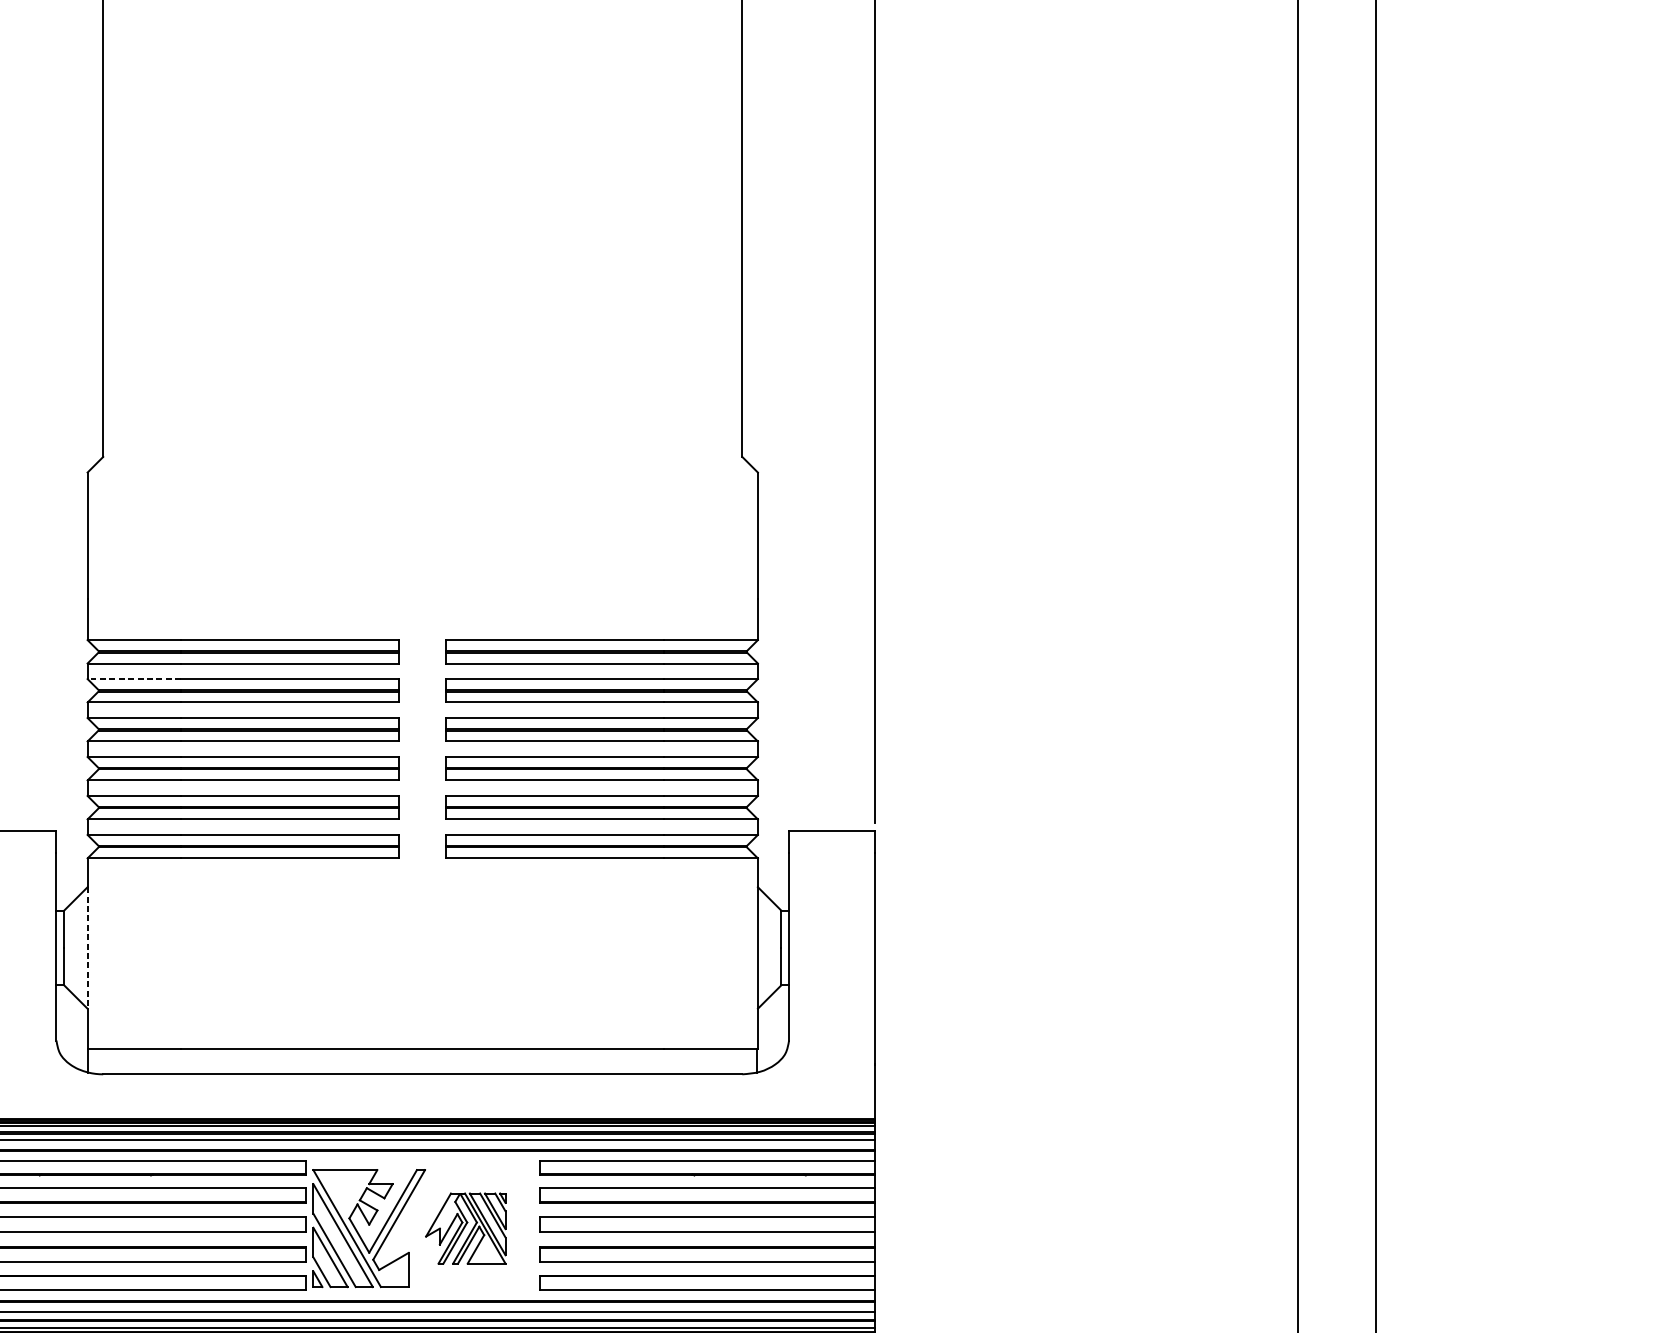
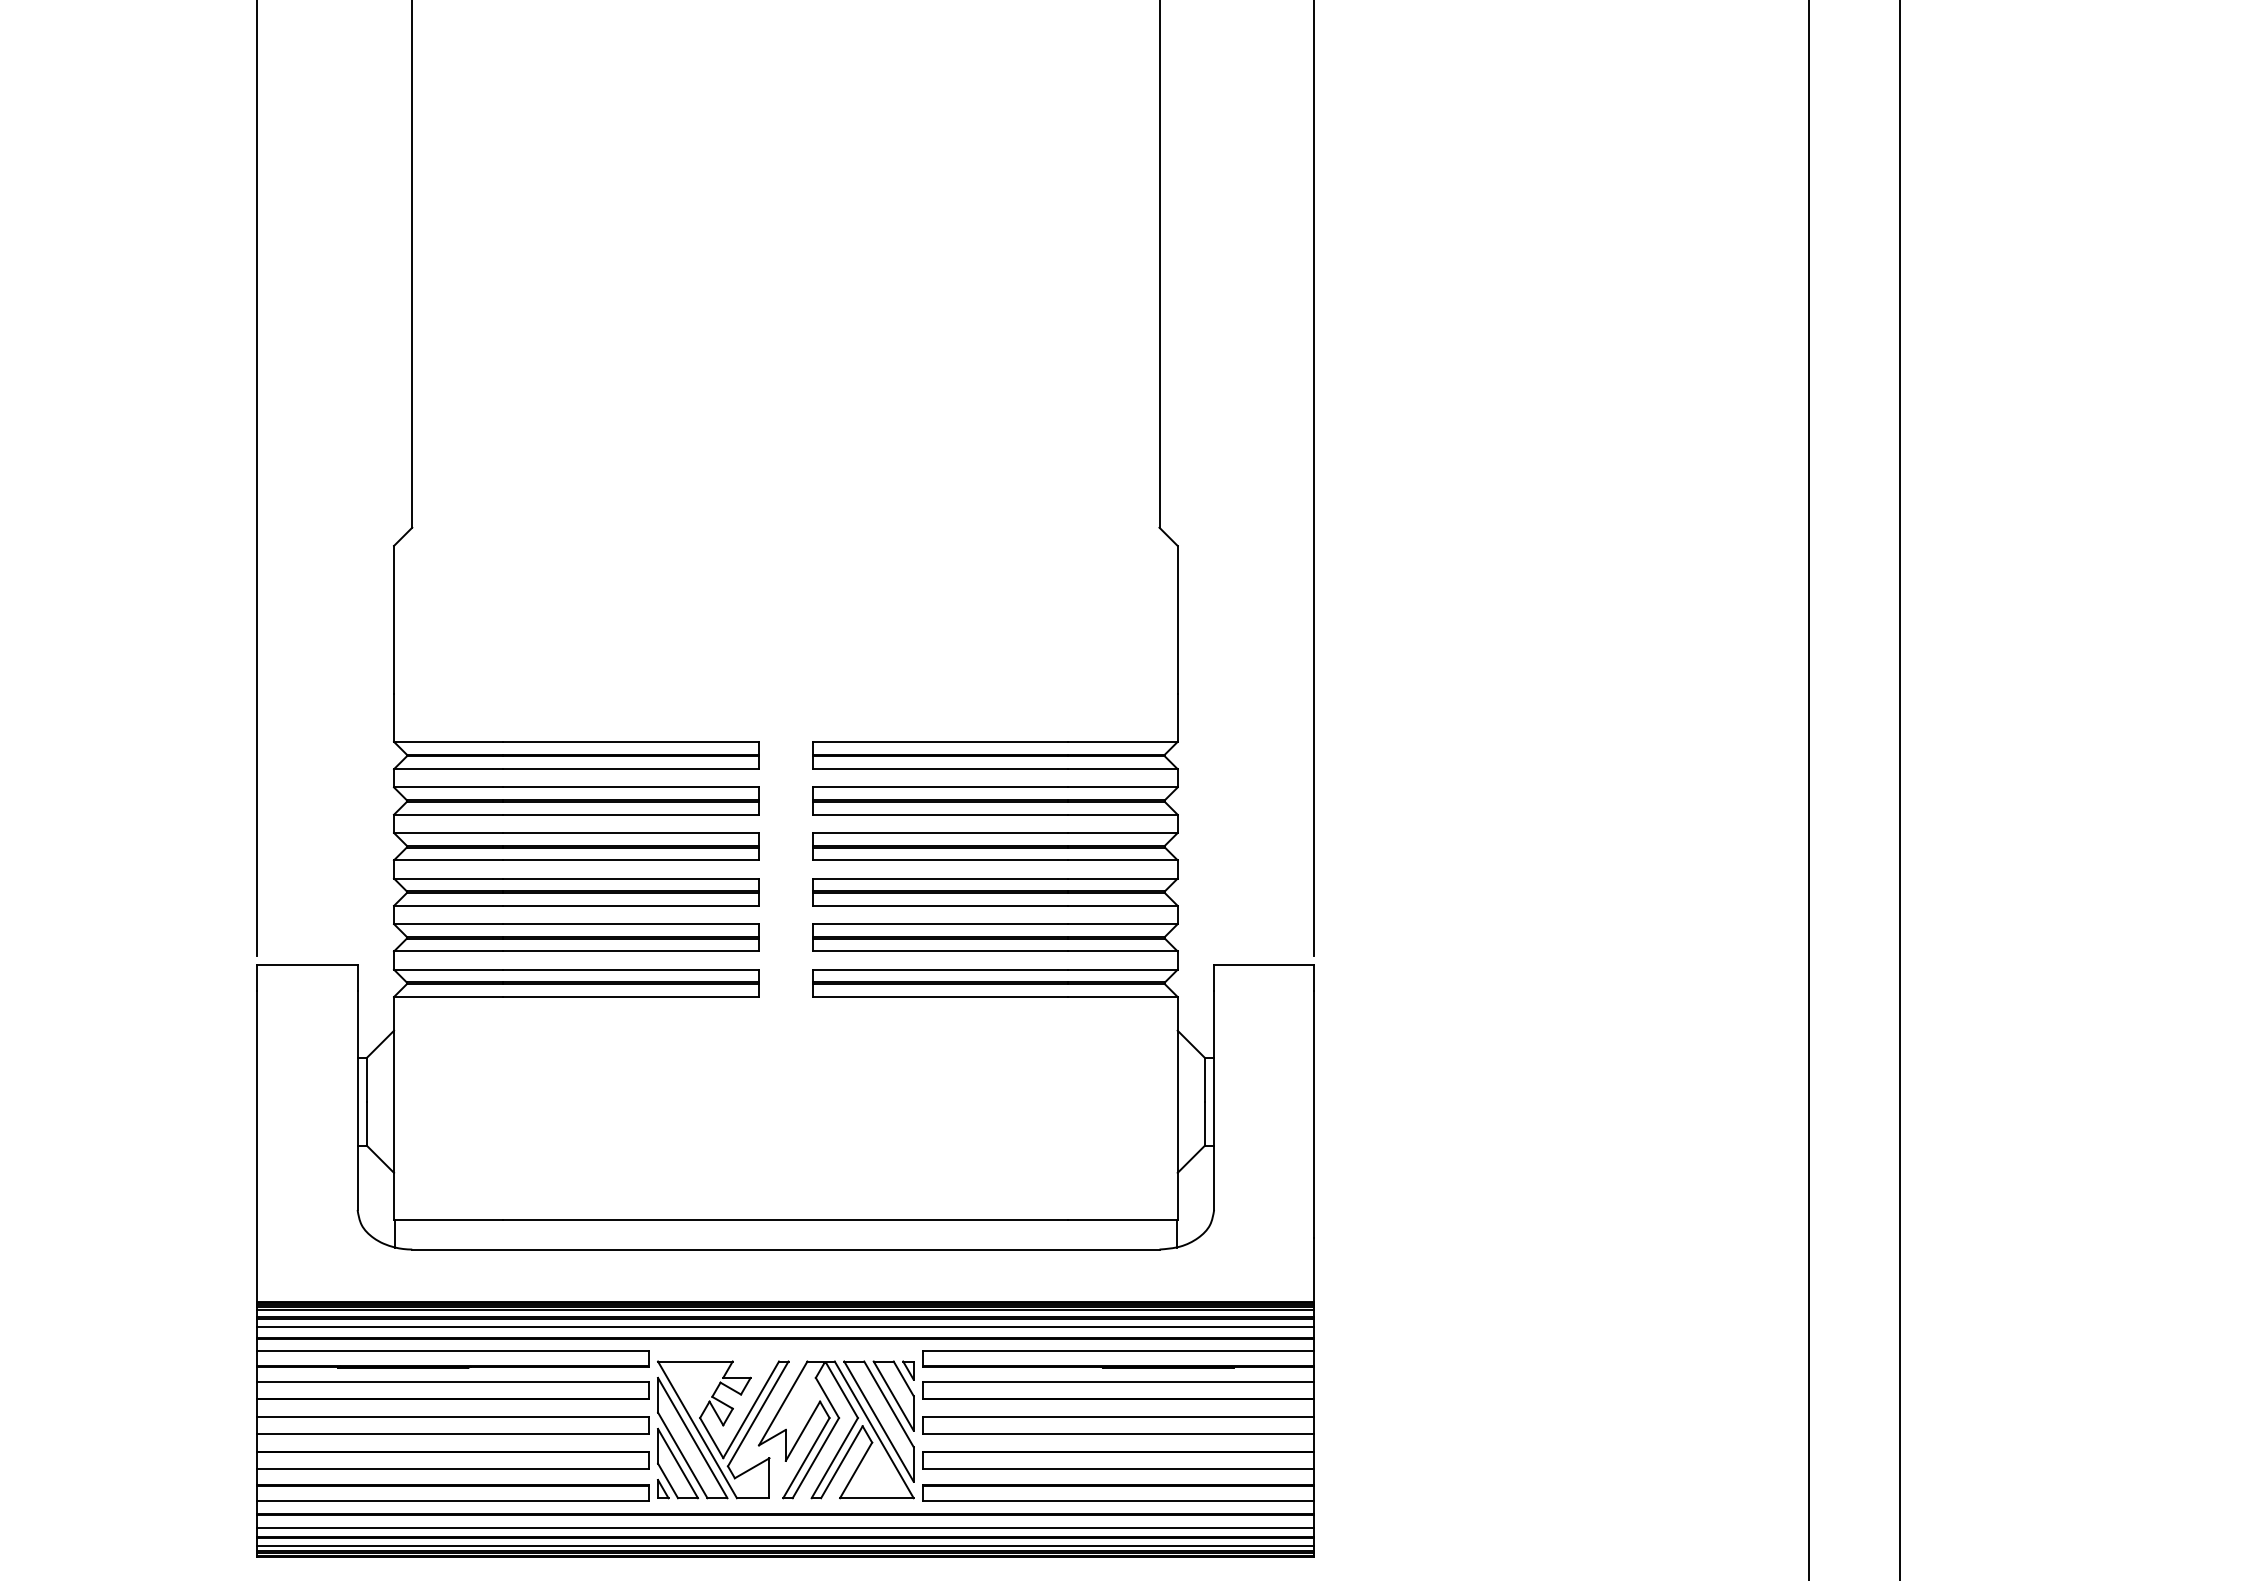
line: (134, 679) -> (448, 787), dashed -> solid
line: (88, 948) -> (394, 1102), dashed -> solid
part: (465, 1228) -> (835, 1429), size x1.67

